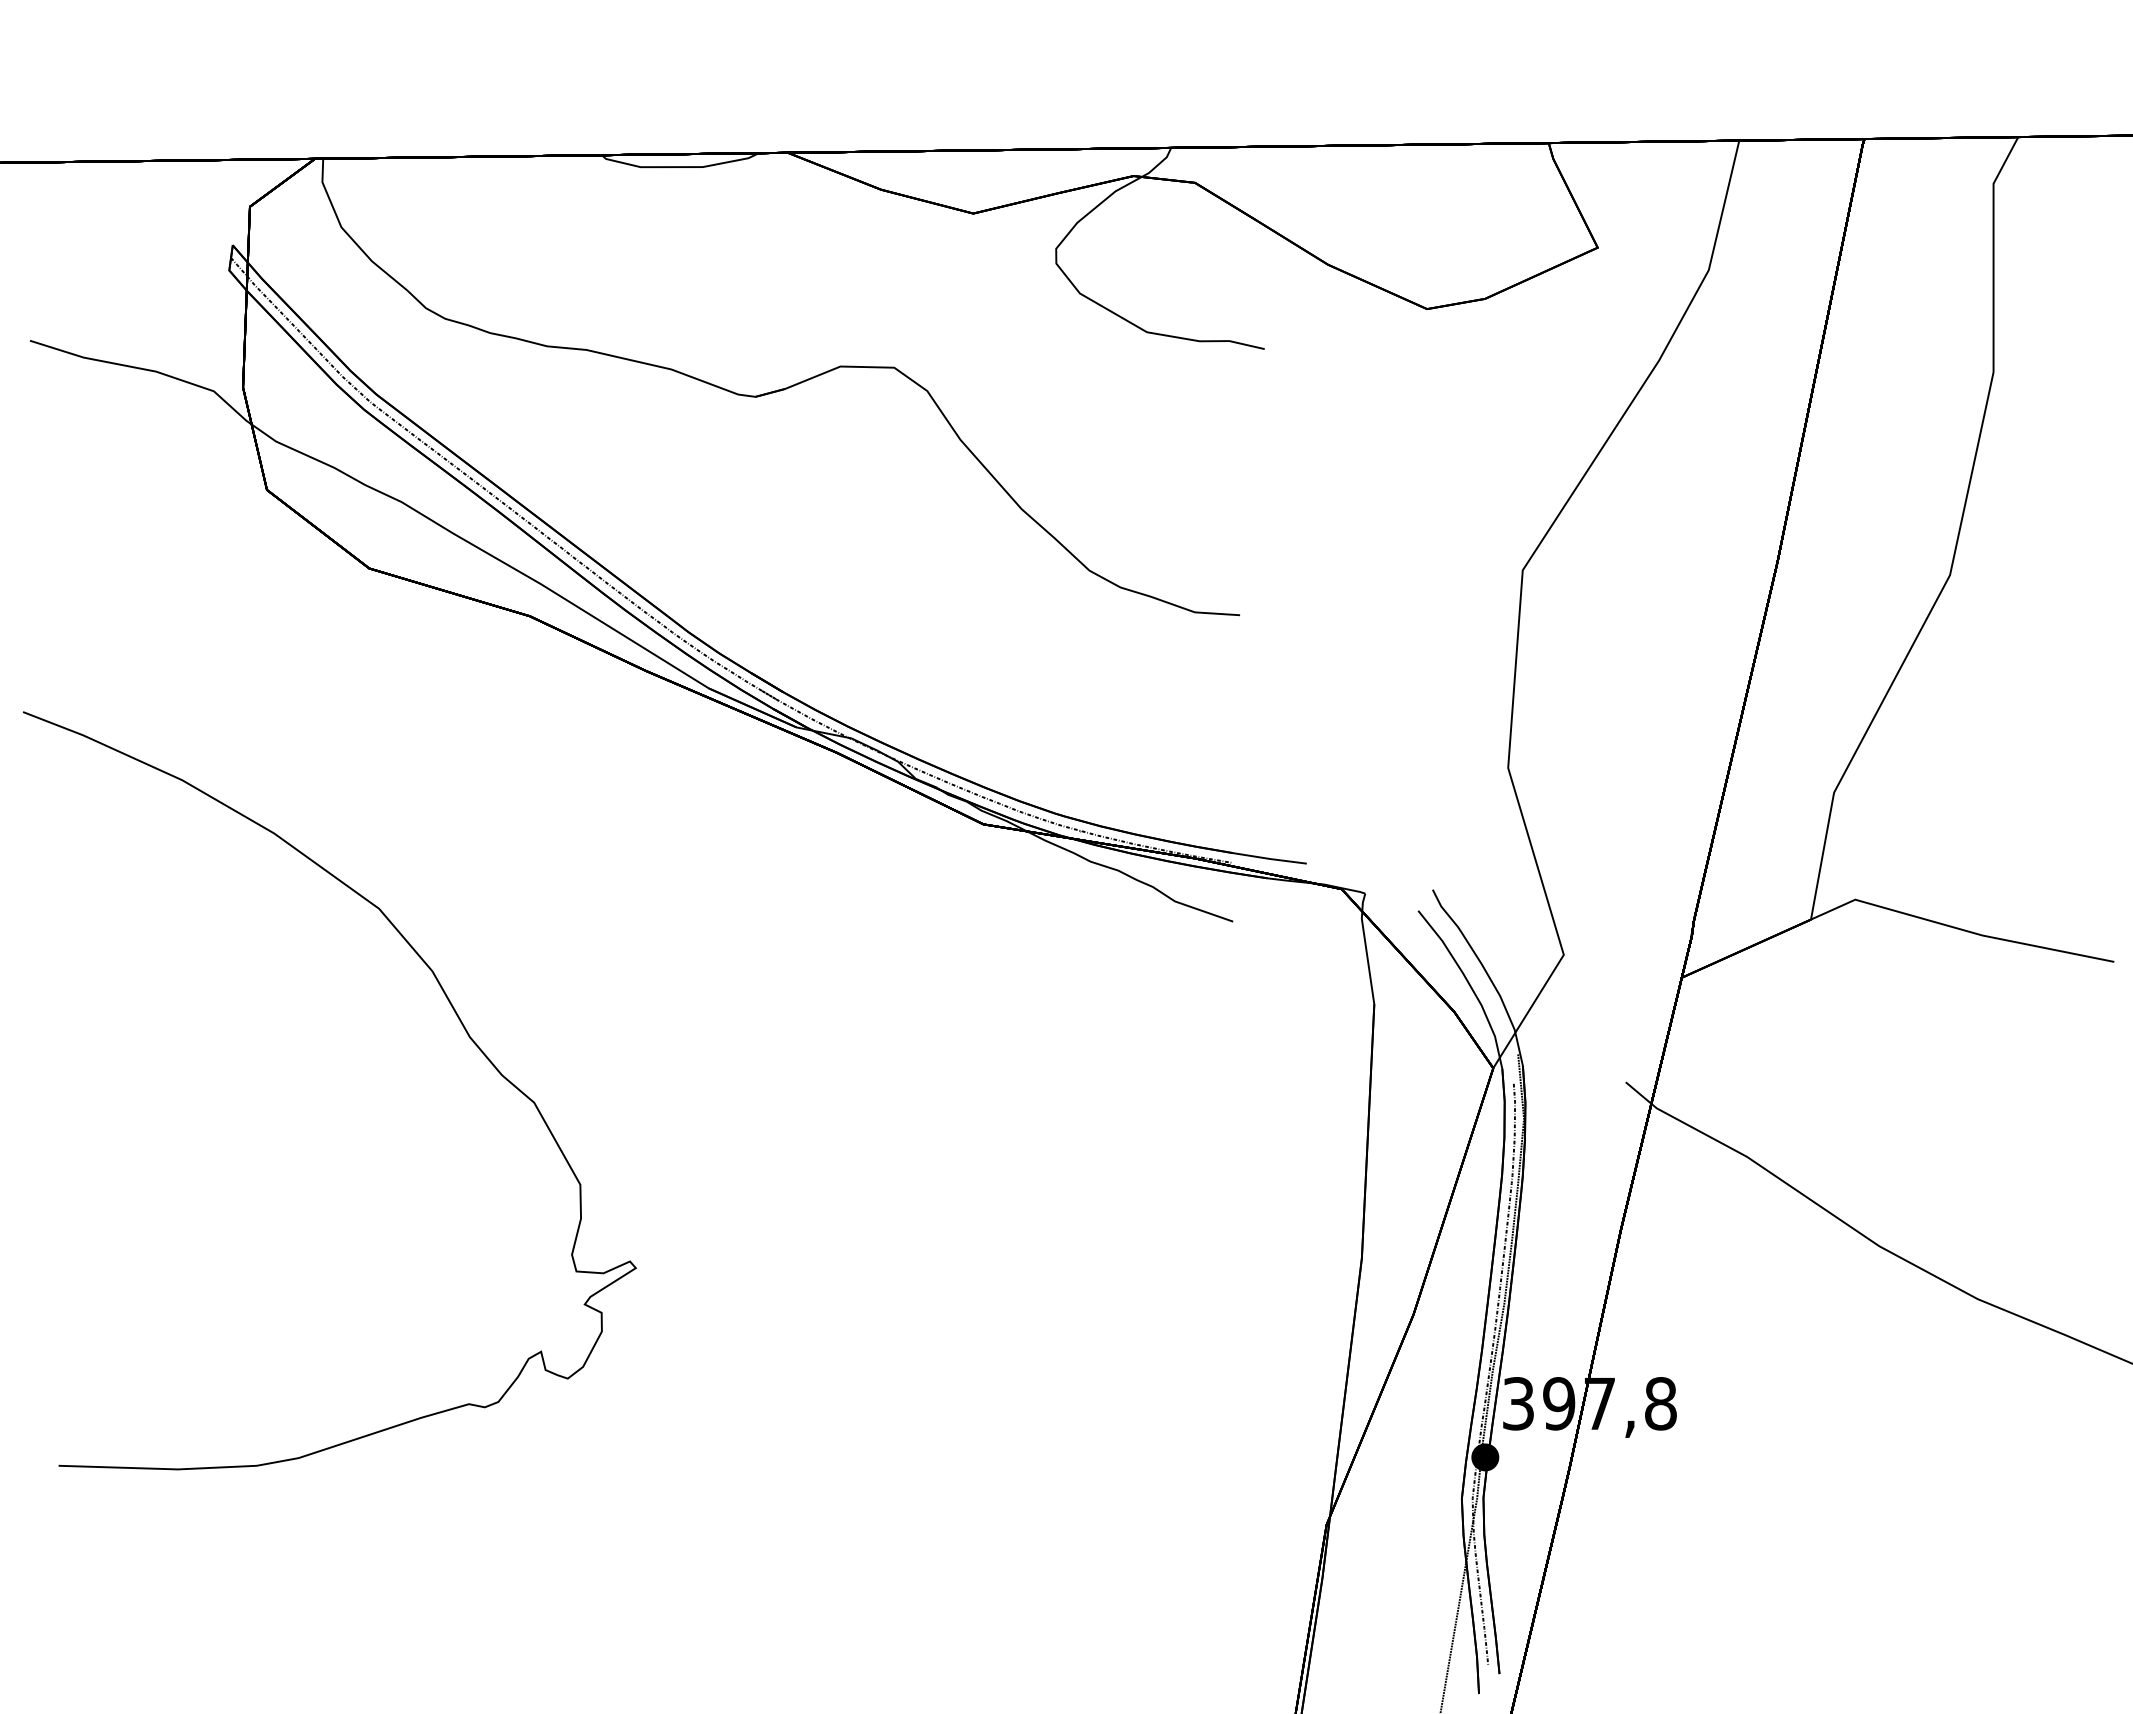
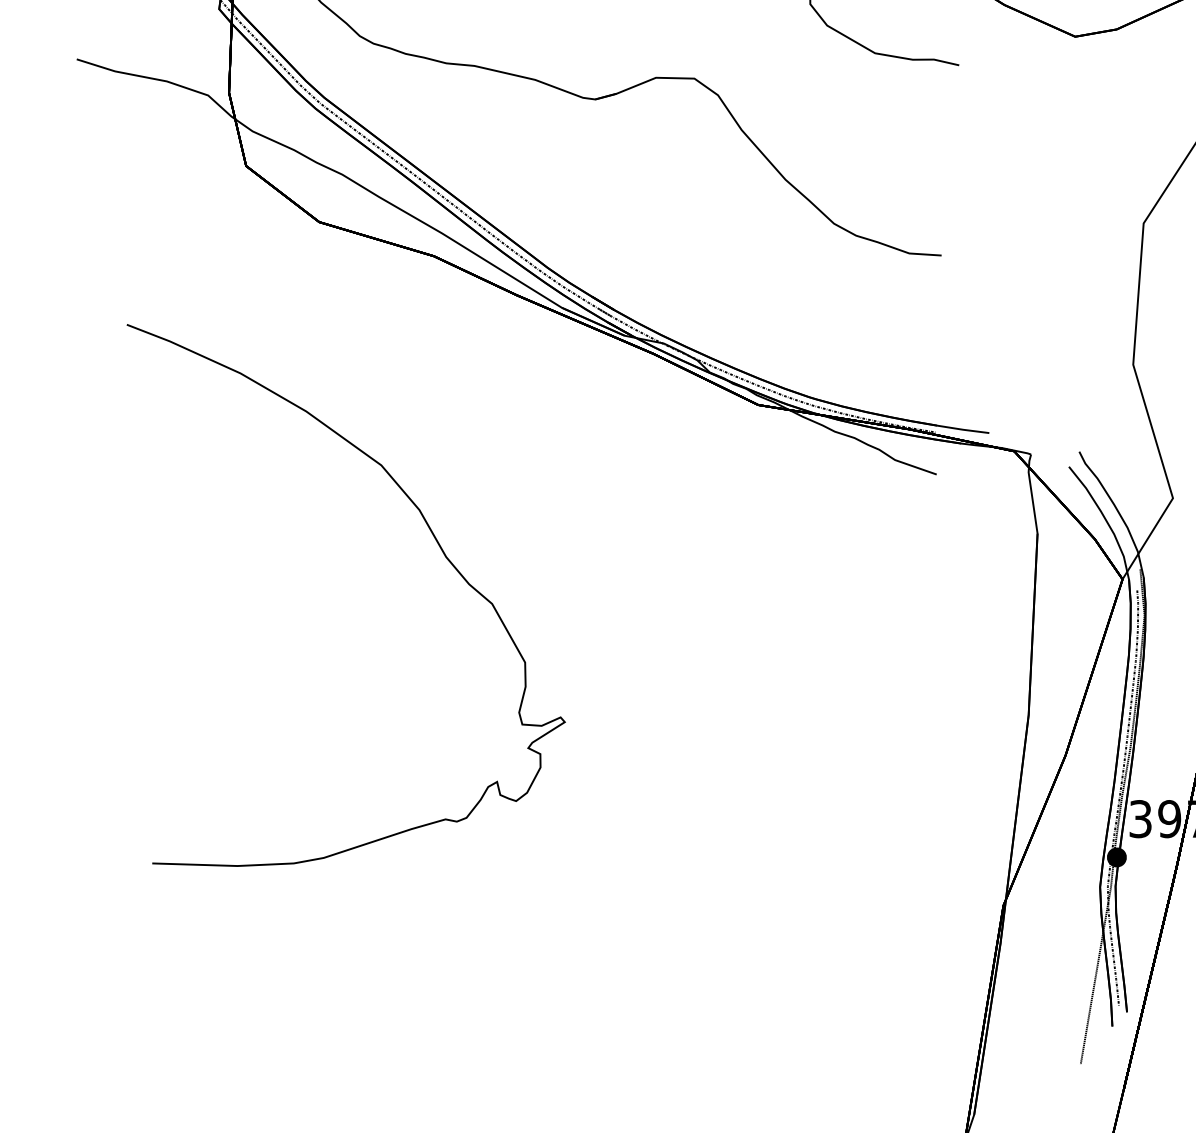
part: (459, 1021) -> (438, 545), moved

